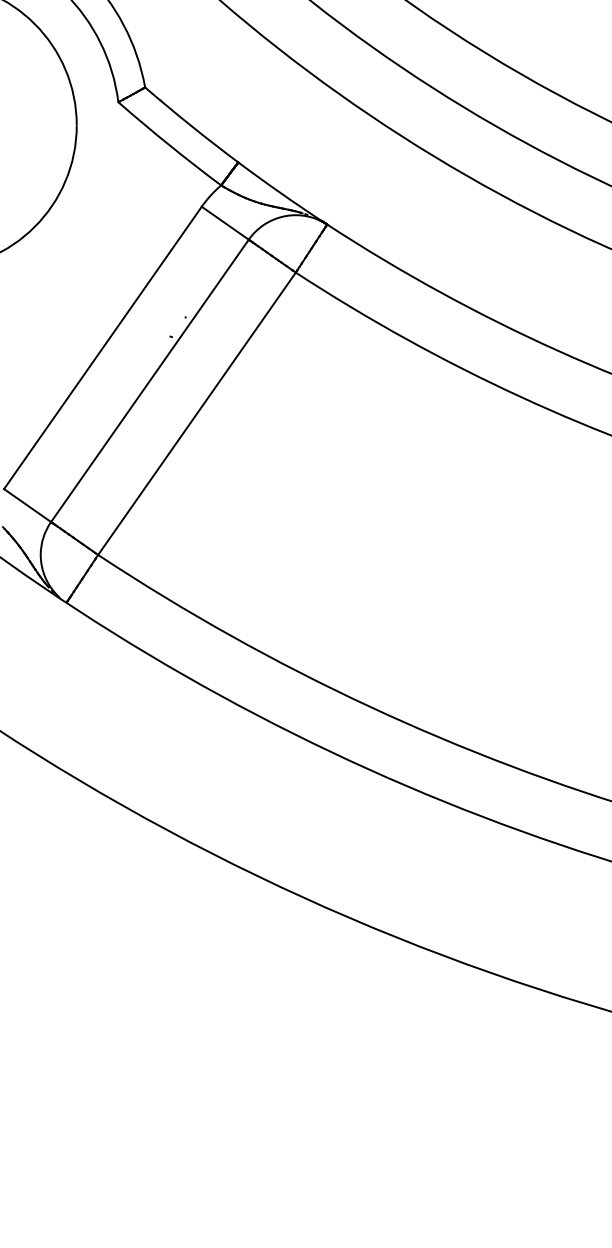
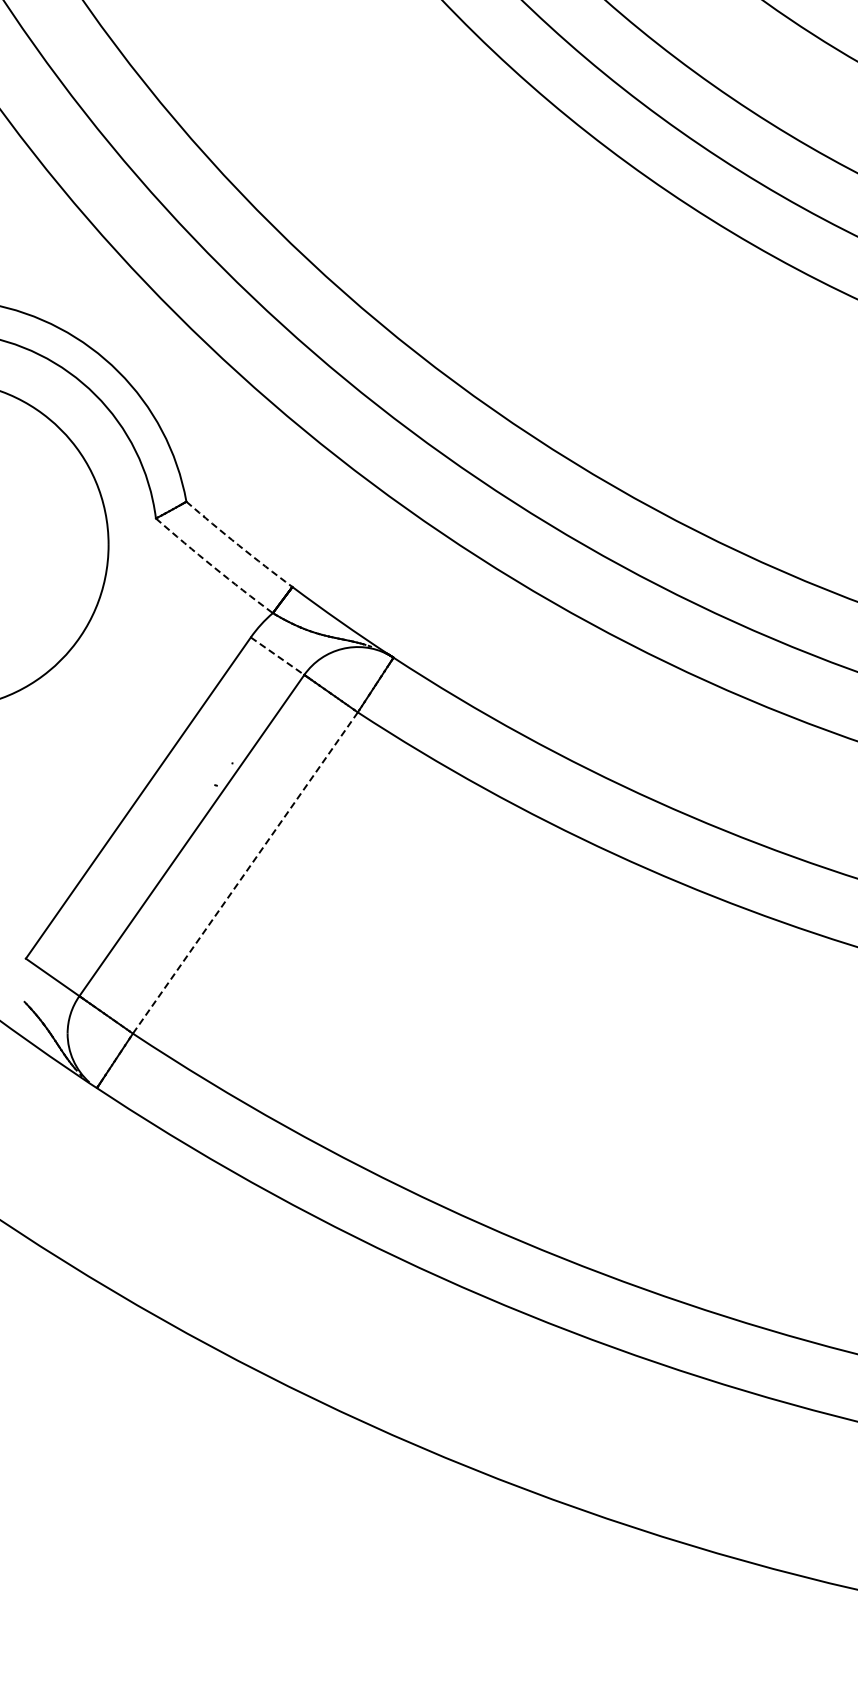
arc: (190, 125) -> (238, 545), solid -> dashed
arc: (168, 144) -> (213, 566), solid -> dashed
line: (225, 223) -> (277, 656), solid -> dashed
line: (197, 414) -> (245, 873), solid -> dashed

